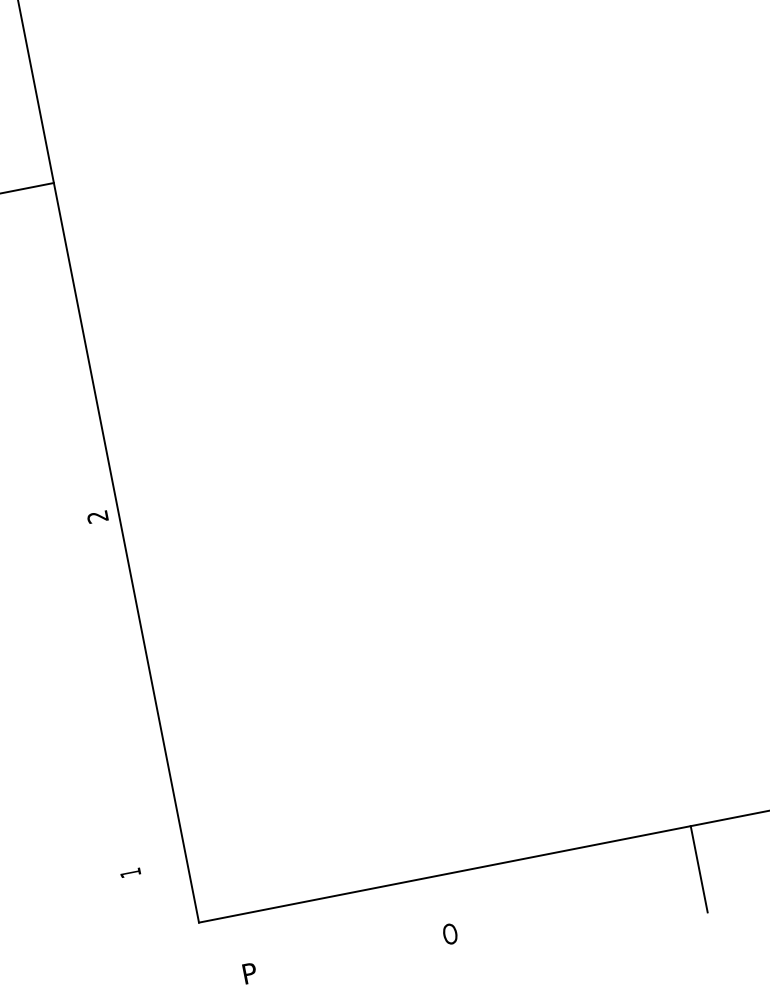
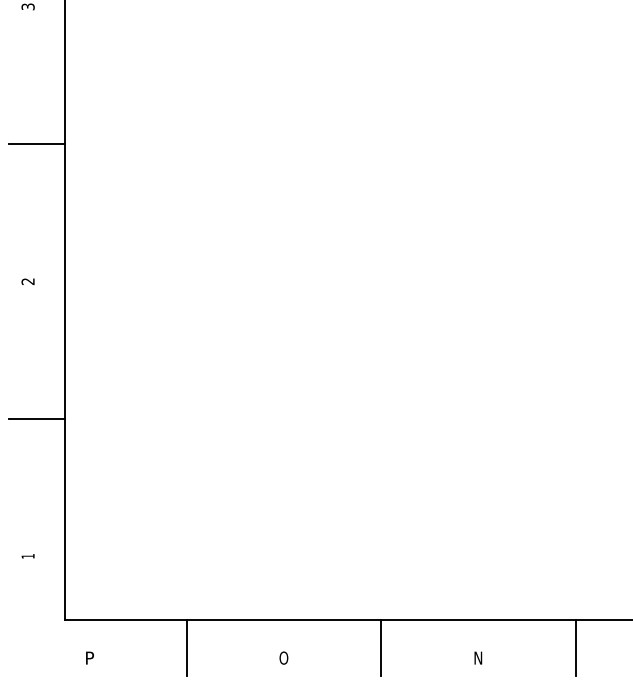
text: (96, 516) -> (27, 281), moved
line: (94, 619) -> (36, 419), added
text: (129, 873) -> (27, 556), moved
line: (396, 929) -> (186, 648), added
text: (449, 933) -> (283, 657), moved

